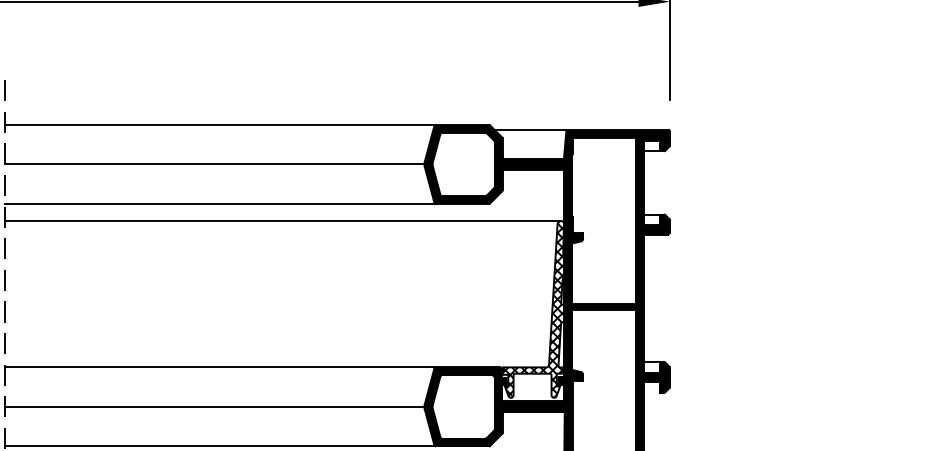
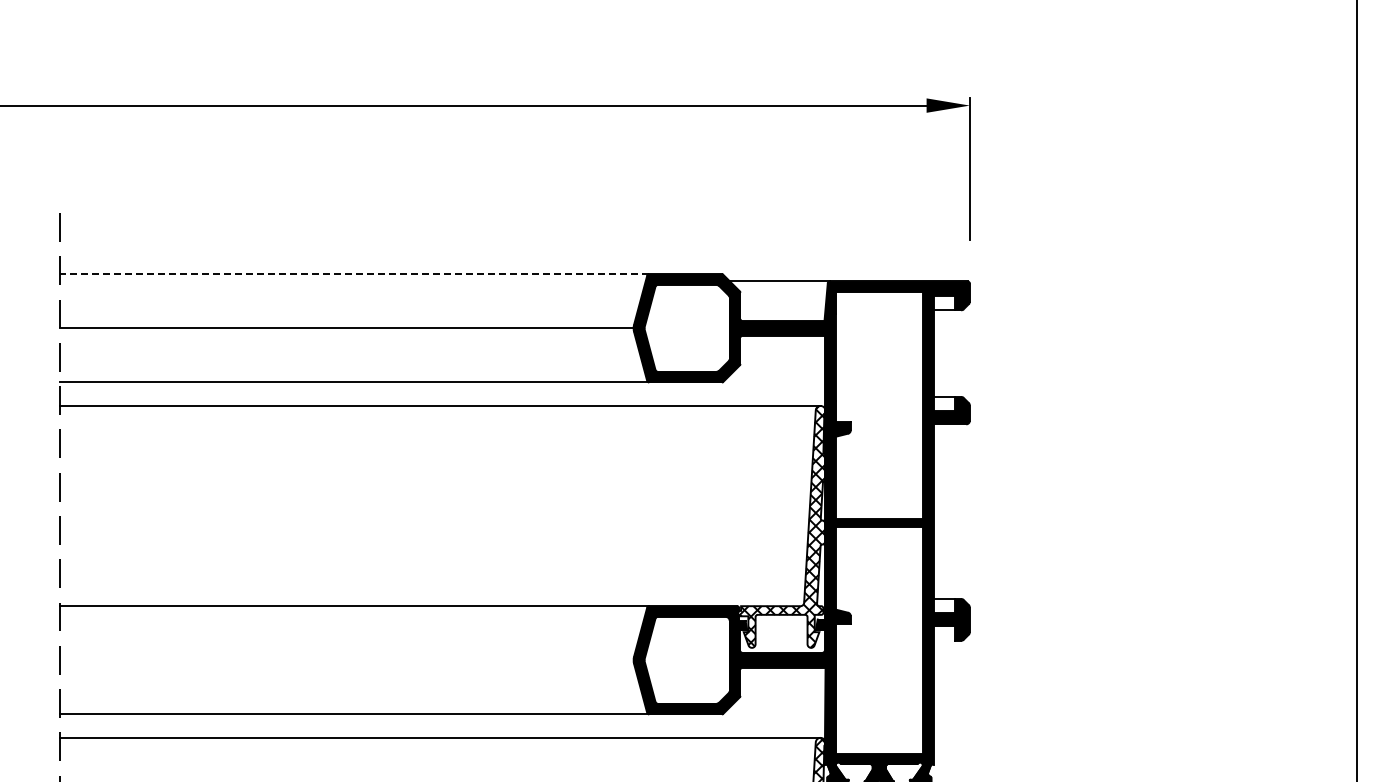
line: (220, 125) -> (354, 274), solid -> dashed
line: (214, 407) -> (346, 660), removed

